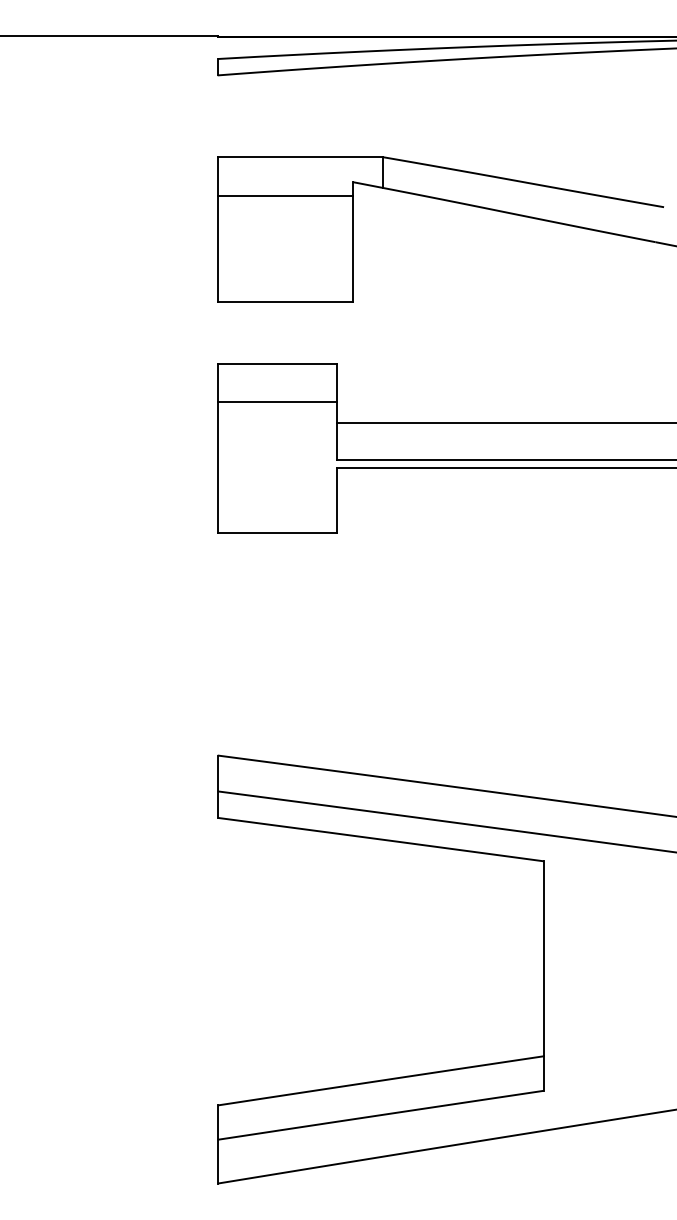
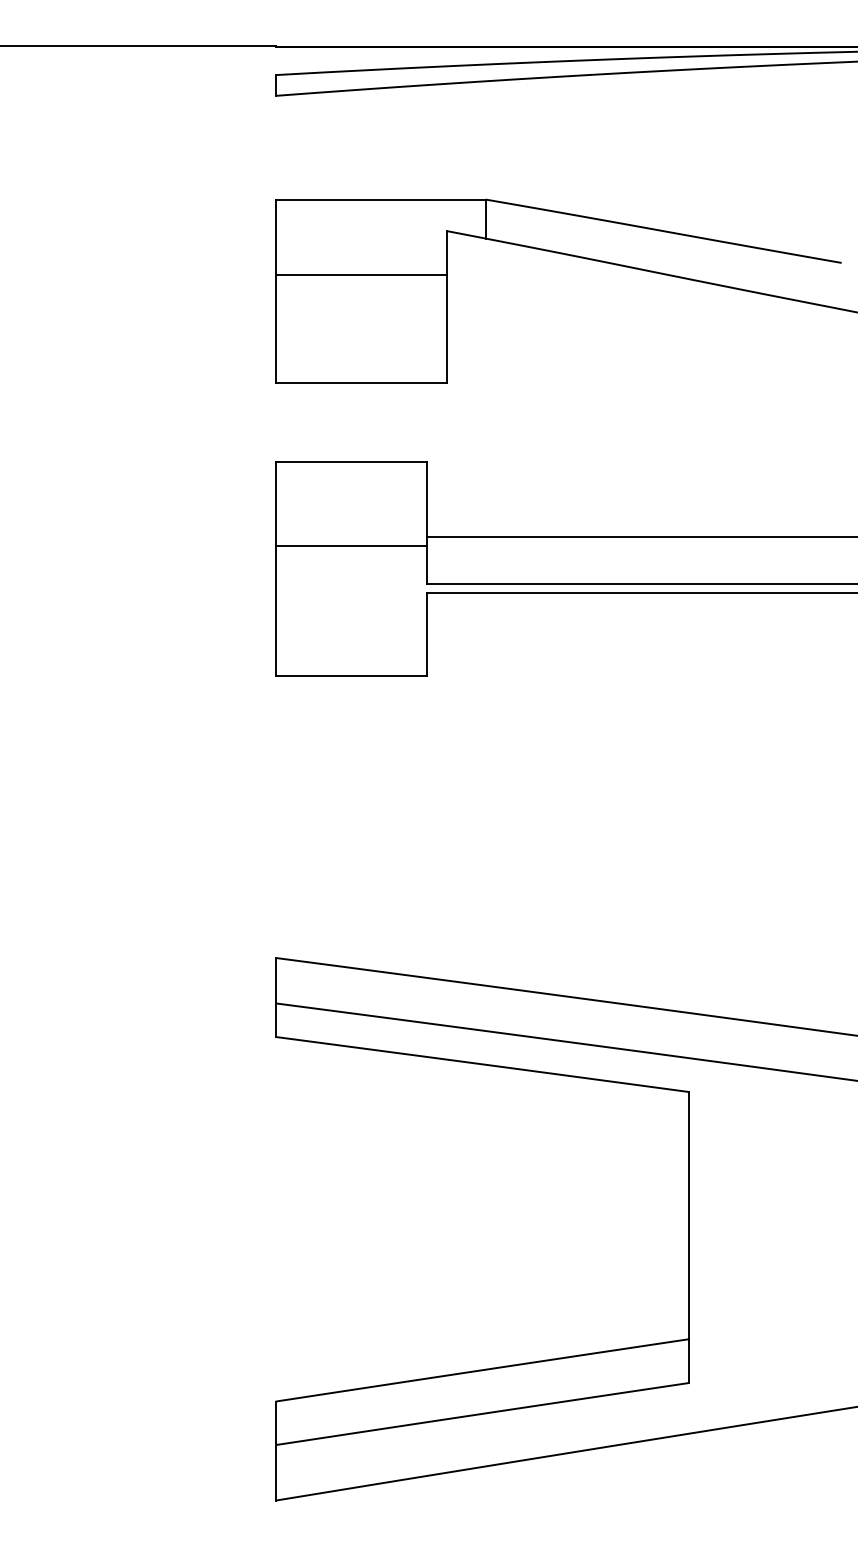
line: (285, 195) -> (361, 275), moved
line: (276, 401) -> (350, 545), moved

